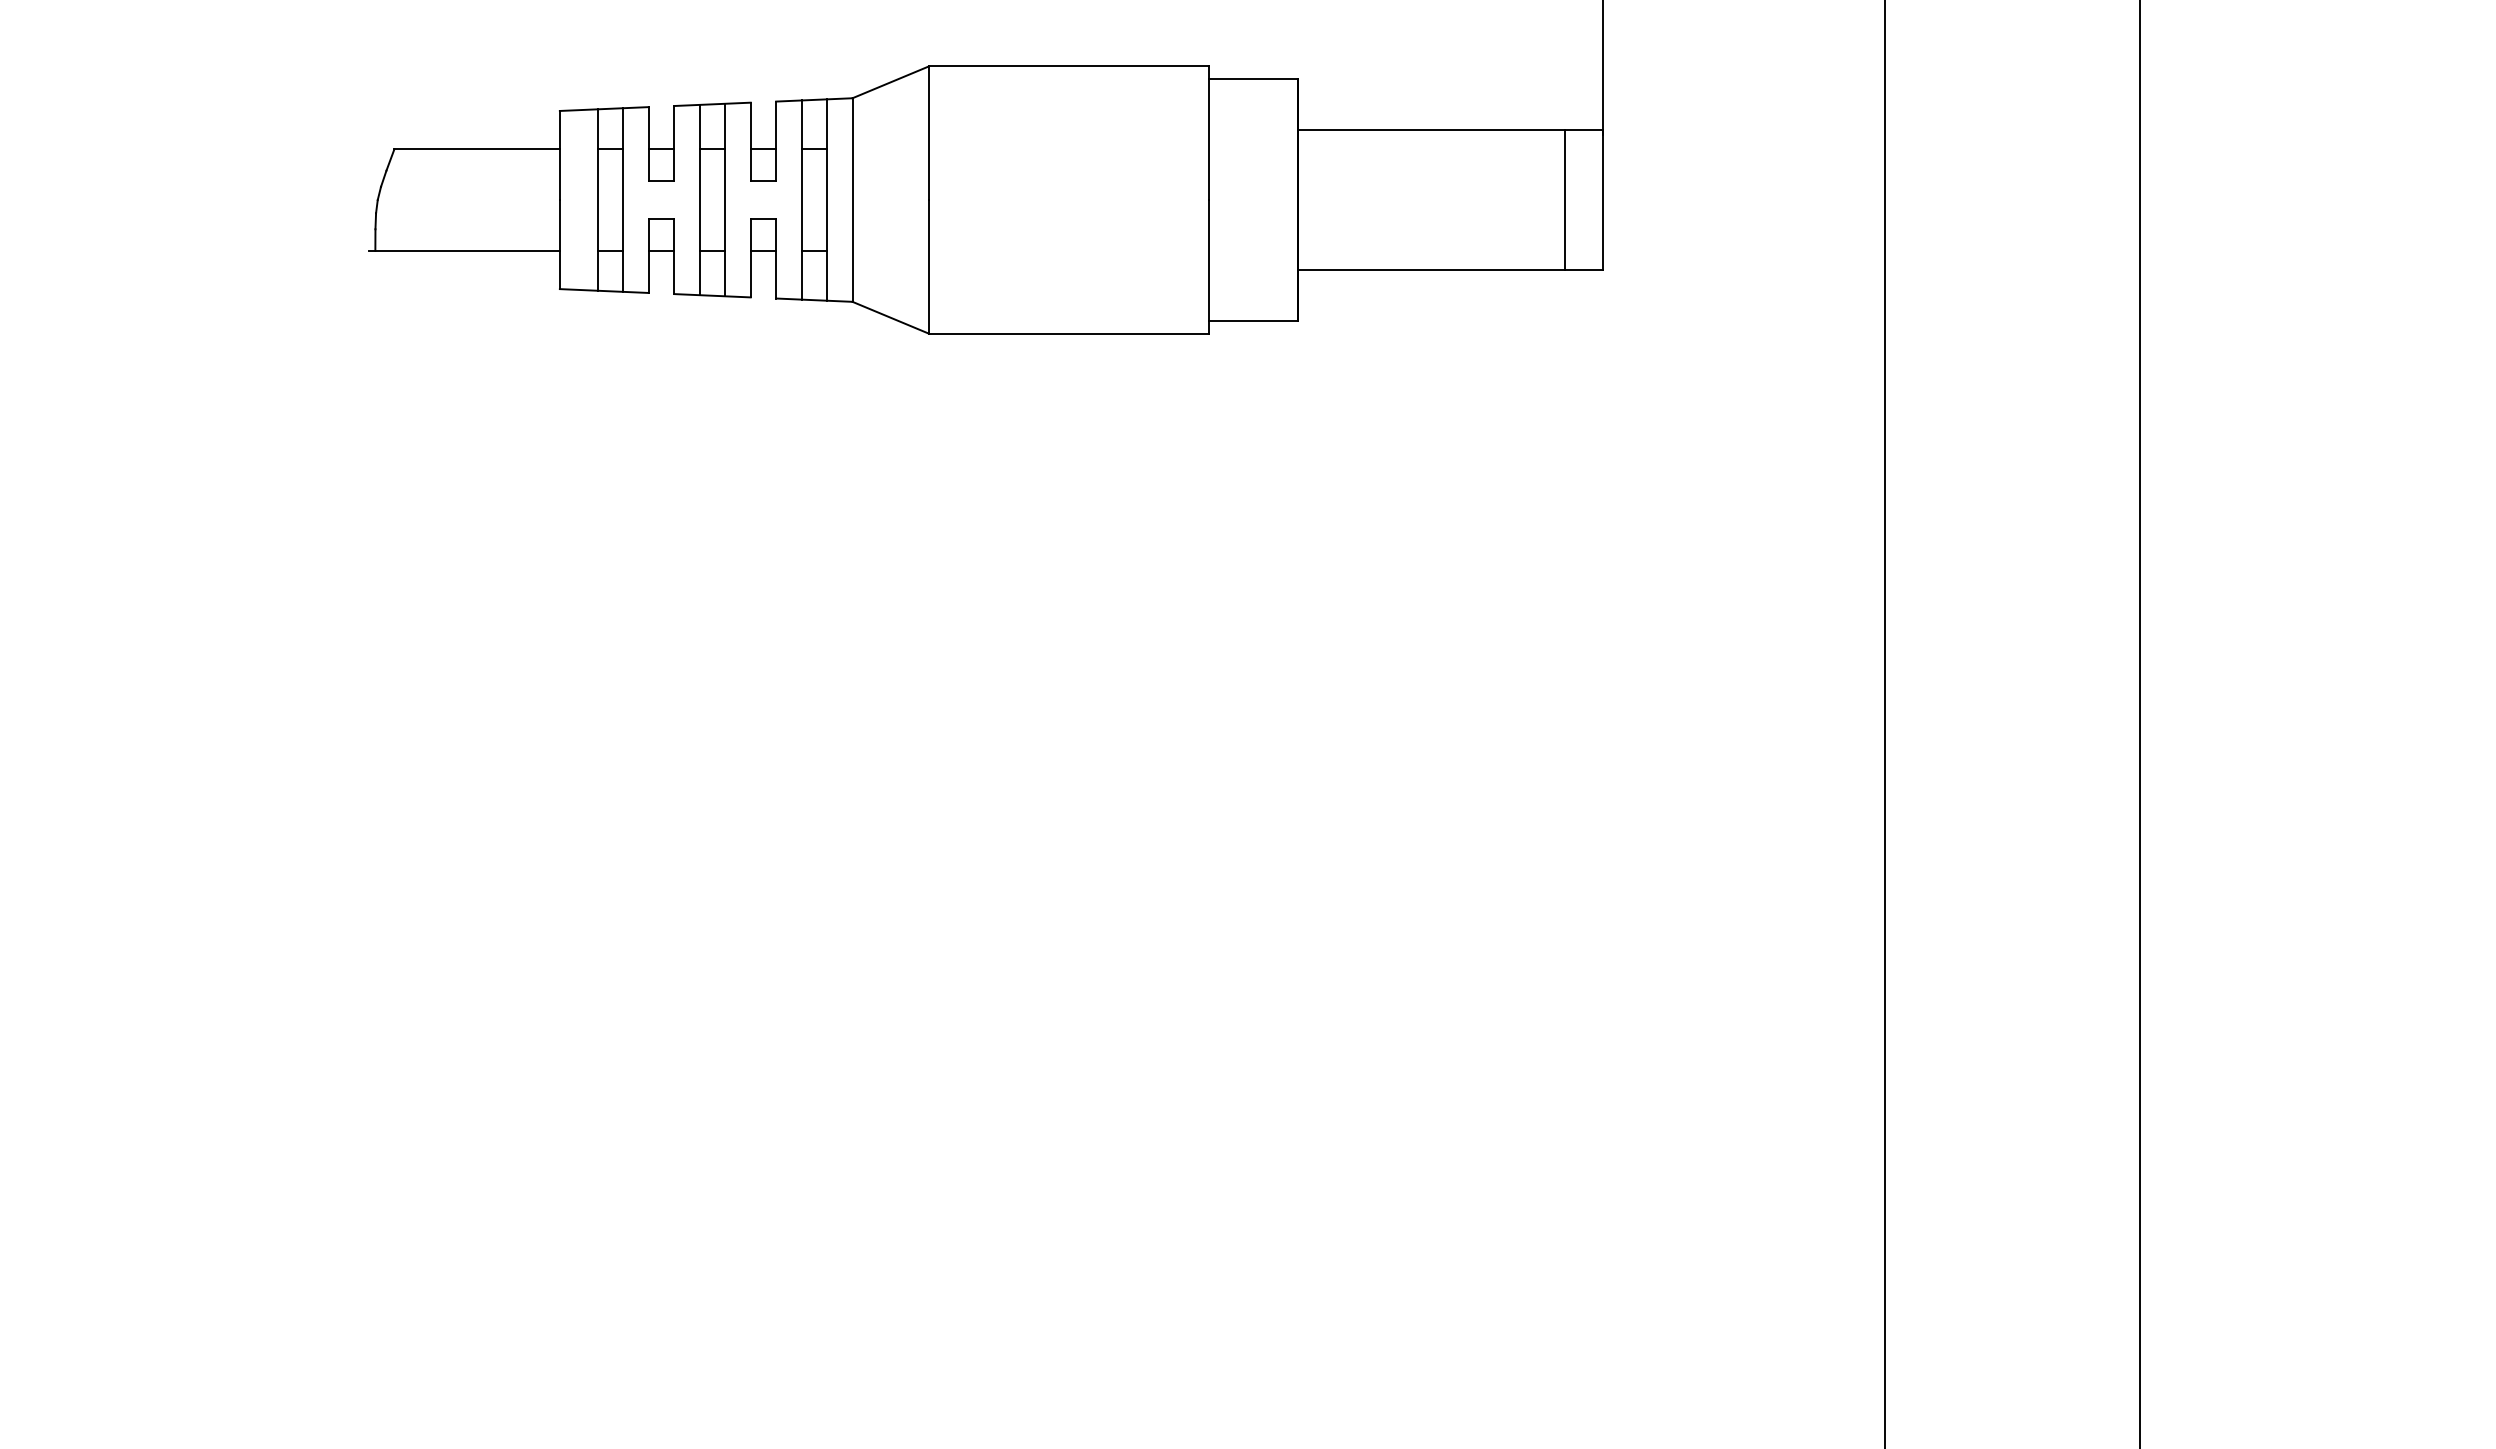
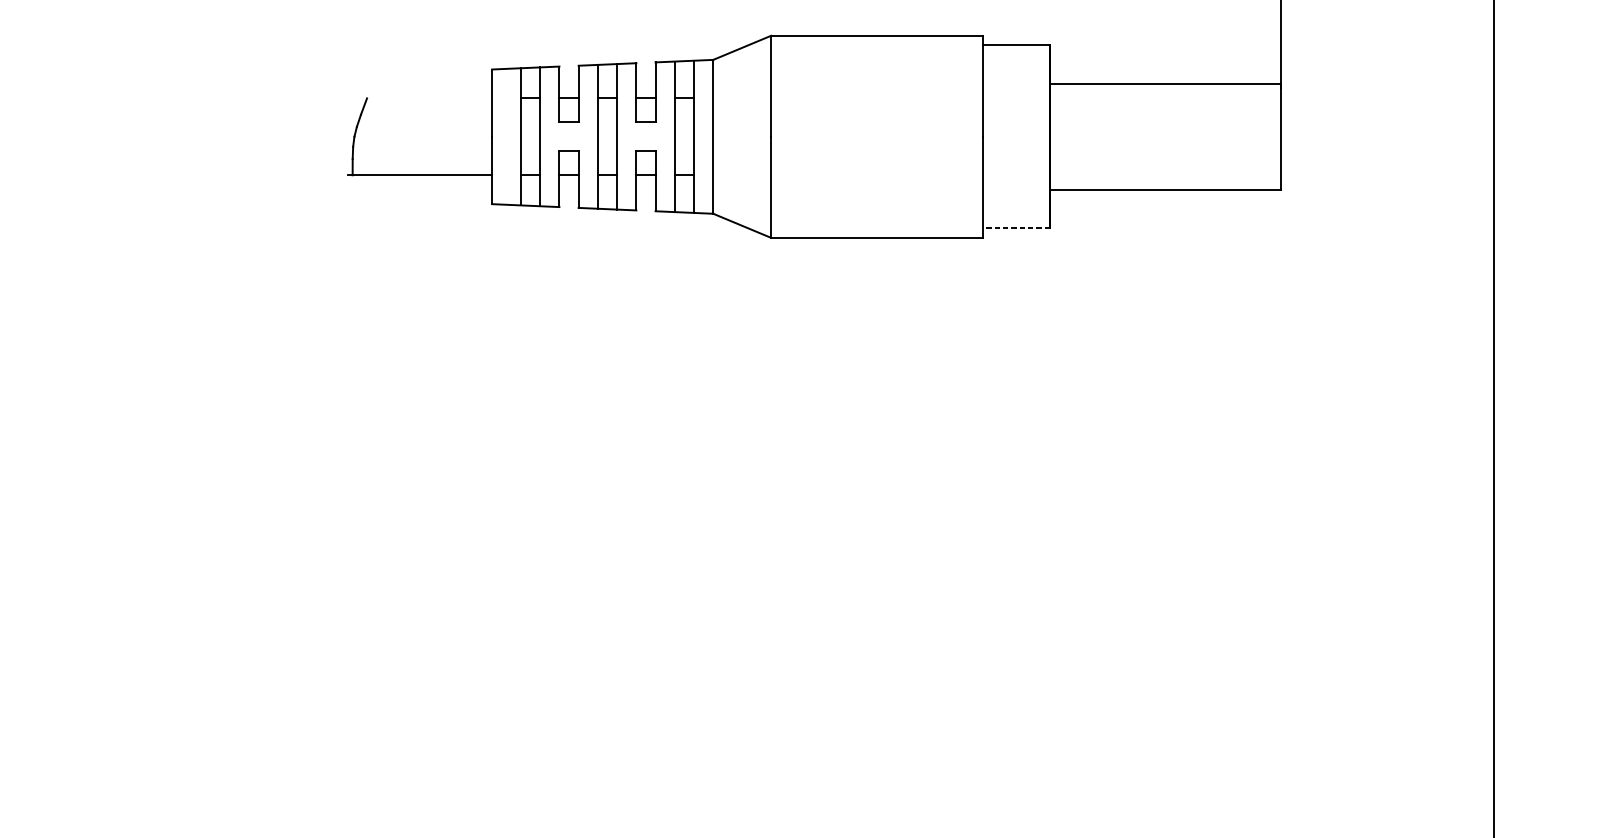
line: (476, 149) -> (429, 98), removed
line: (1565, 200) -> (1252, 137), removed
line: (1253, 320) -> (1016, 227), solid -> dashed

